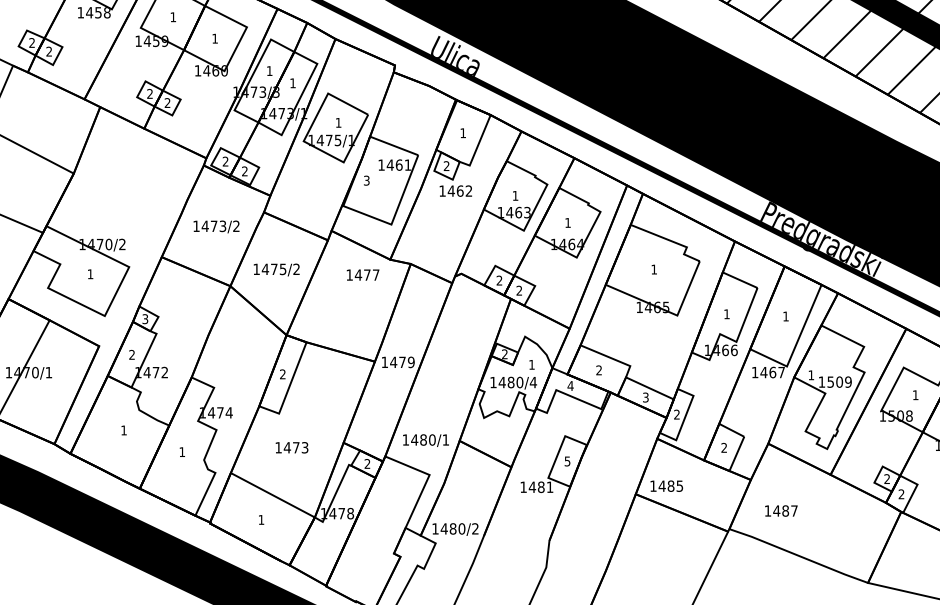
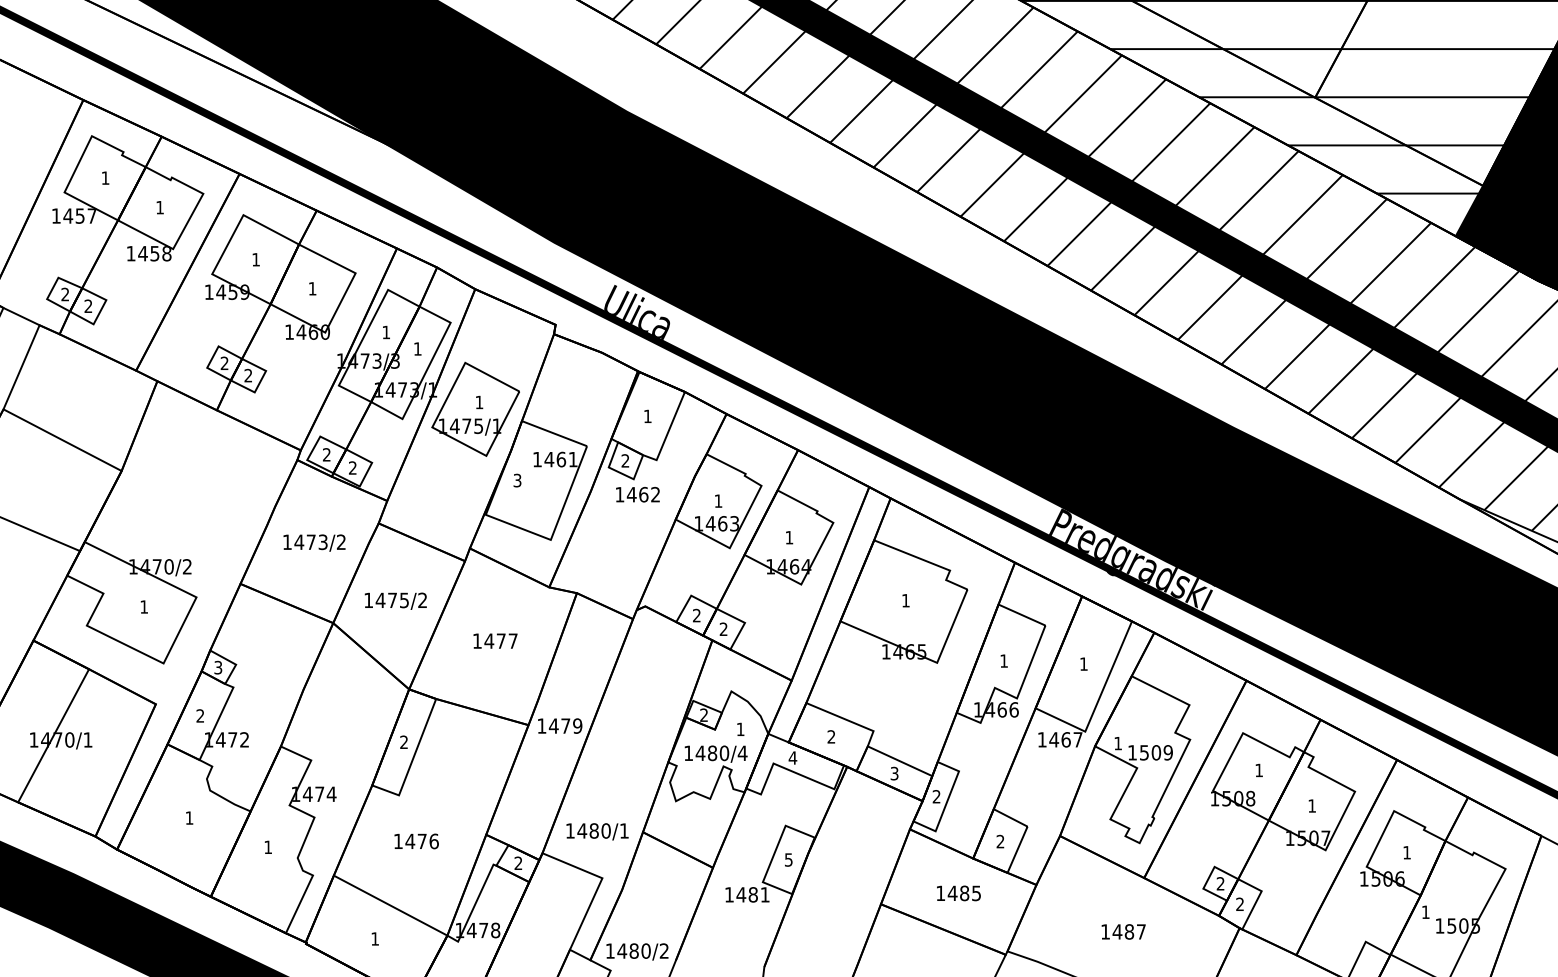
text: (363, 274) -> (495, 640), moved
text: (304, 447) -> (433, 841), 1473 -> 1476
text: (666, 486) -> (958, 893), moved
text: (781, 510) -> (1123, 931), moved

